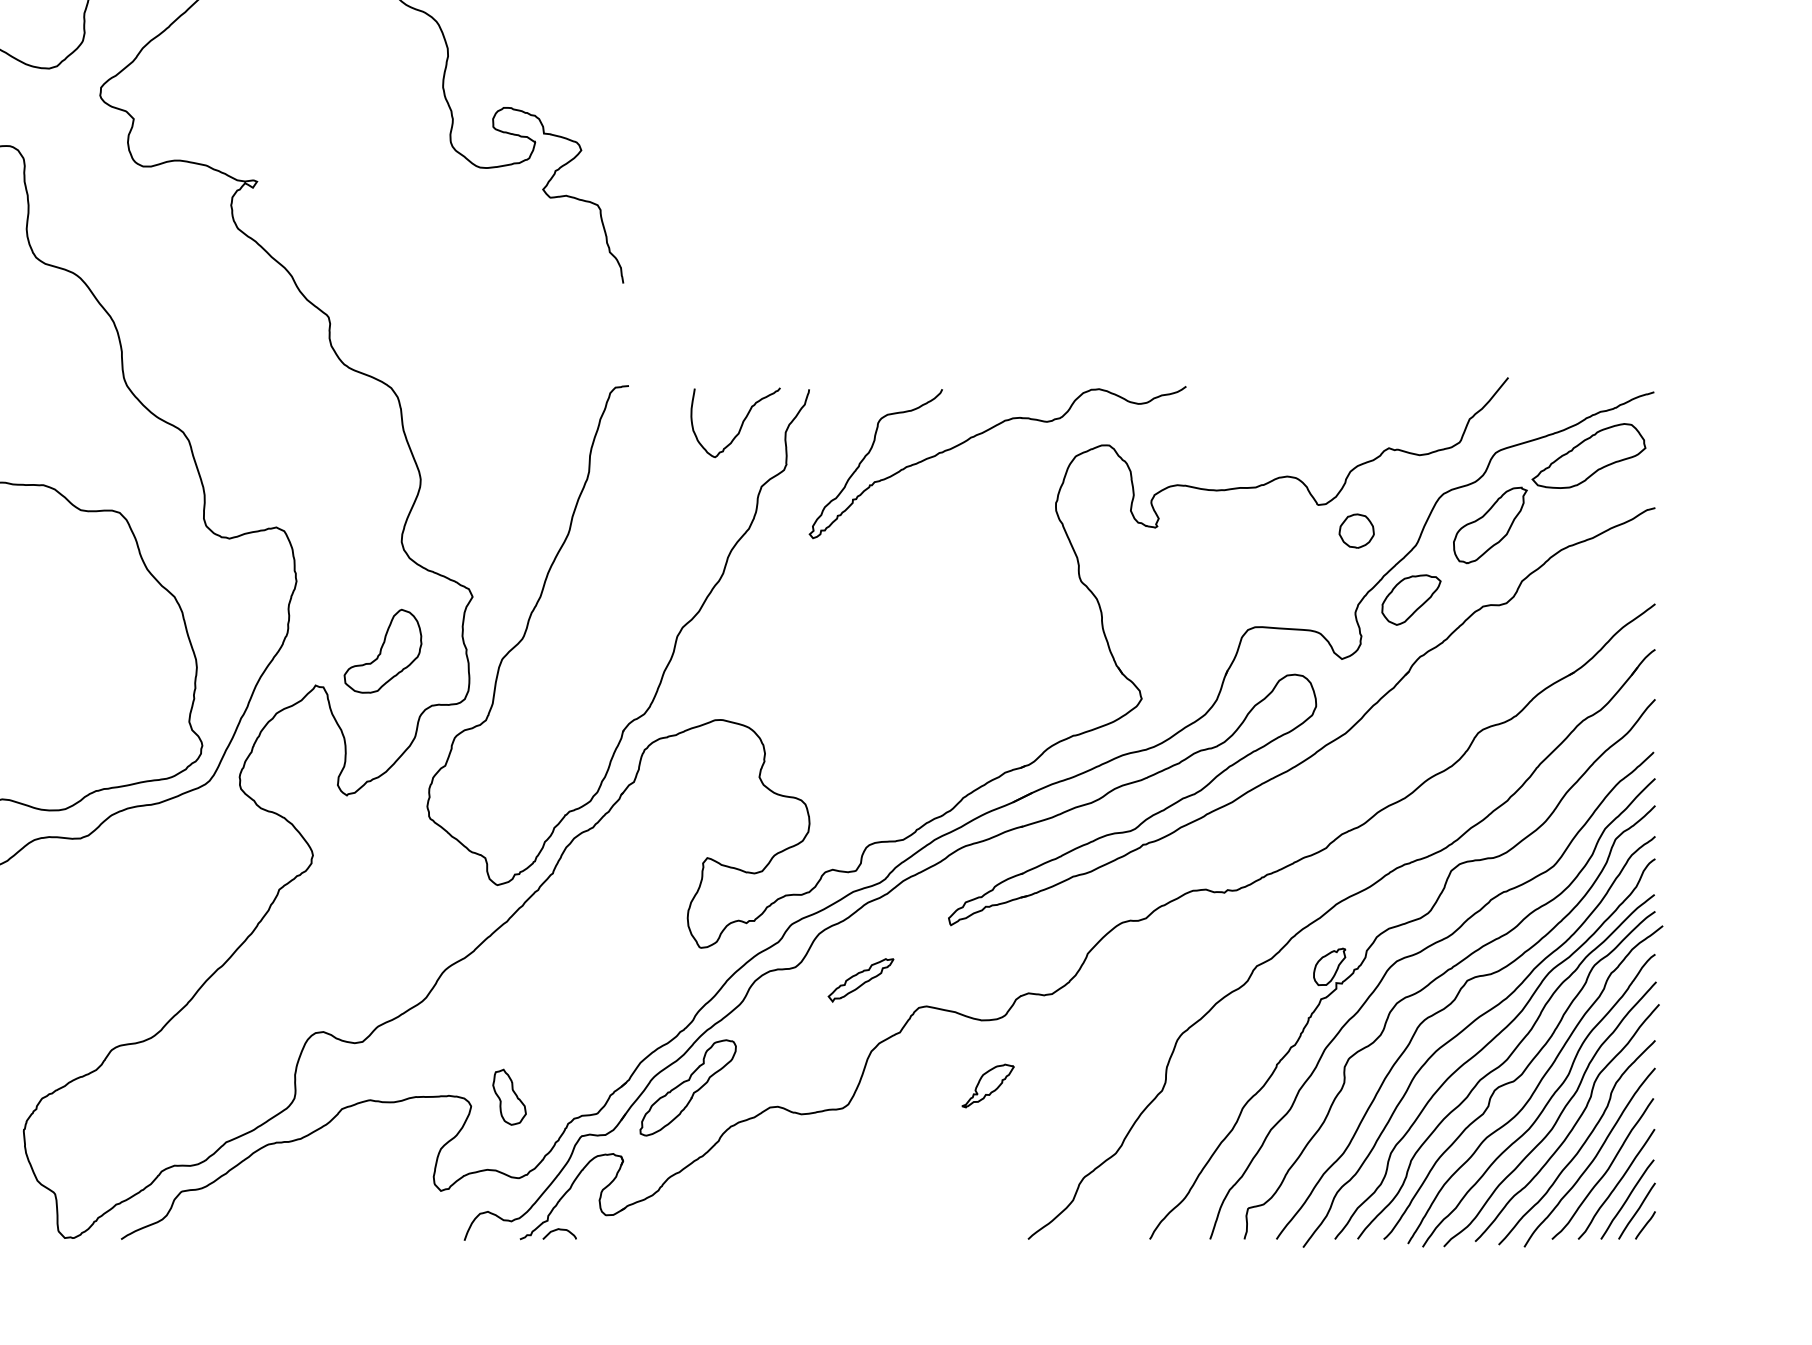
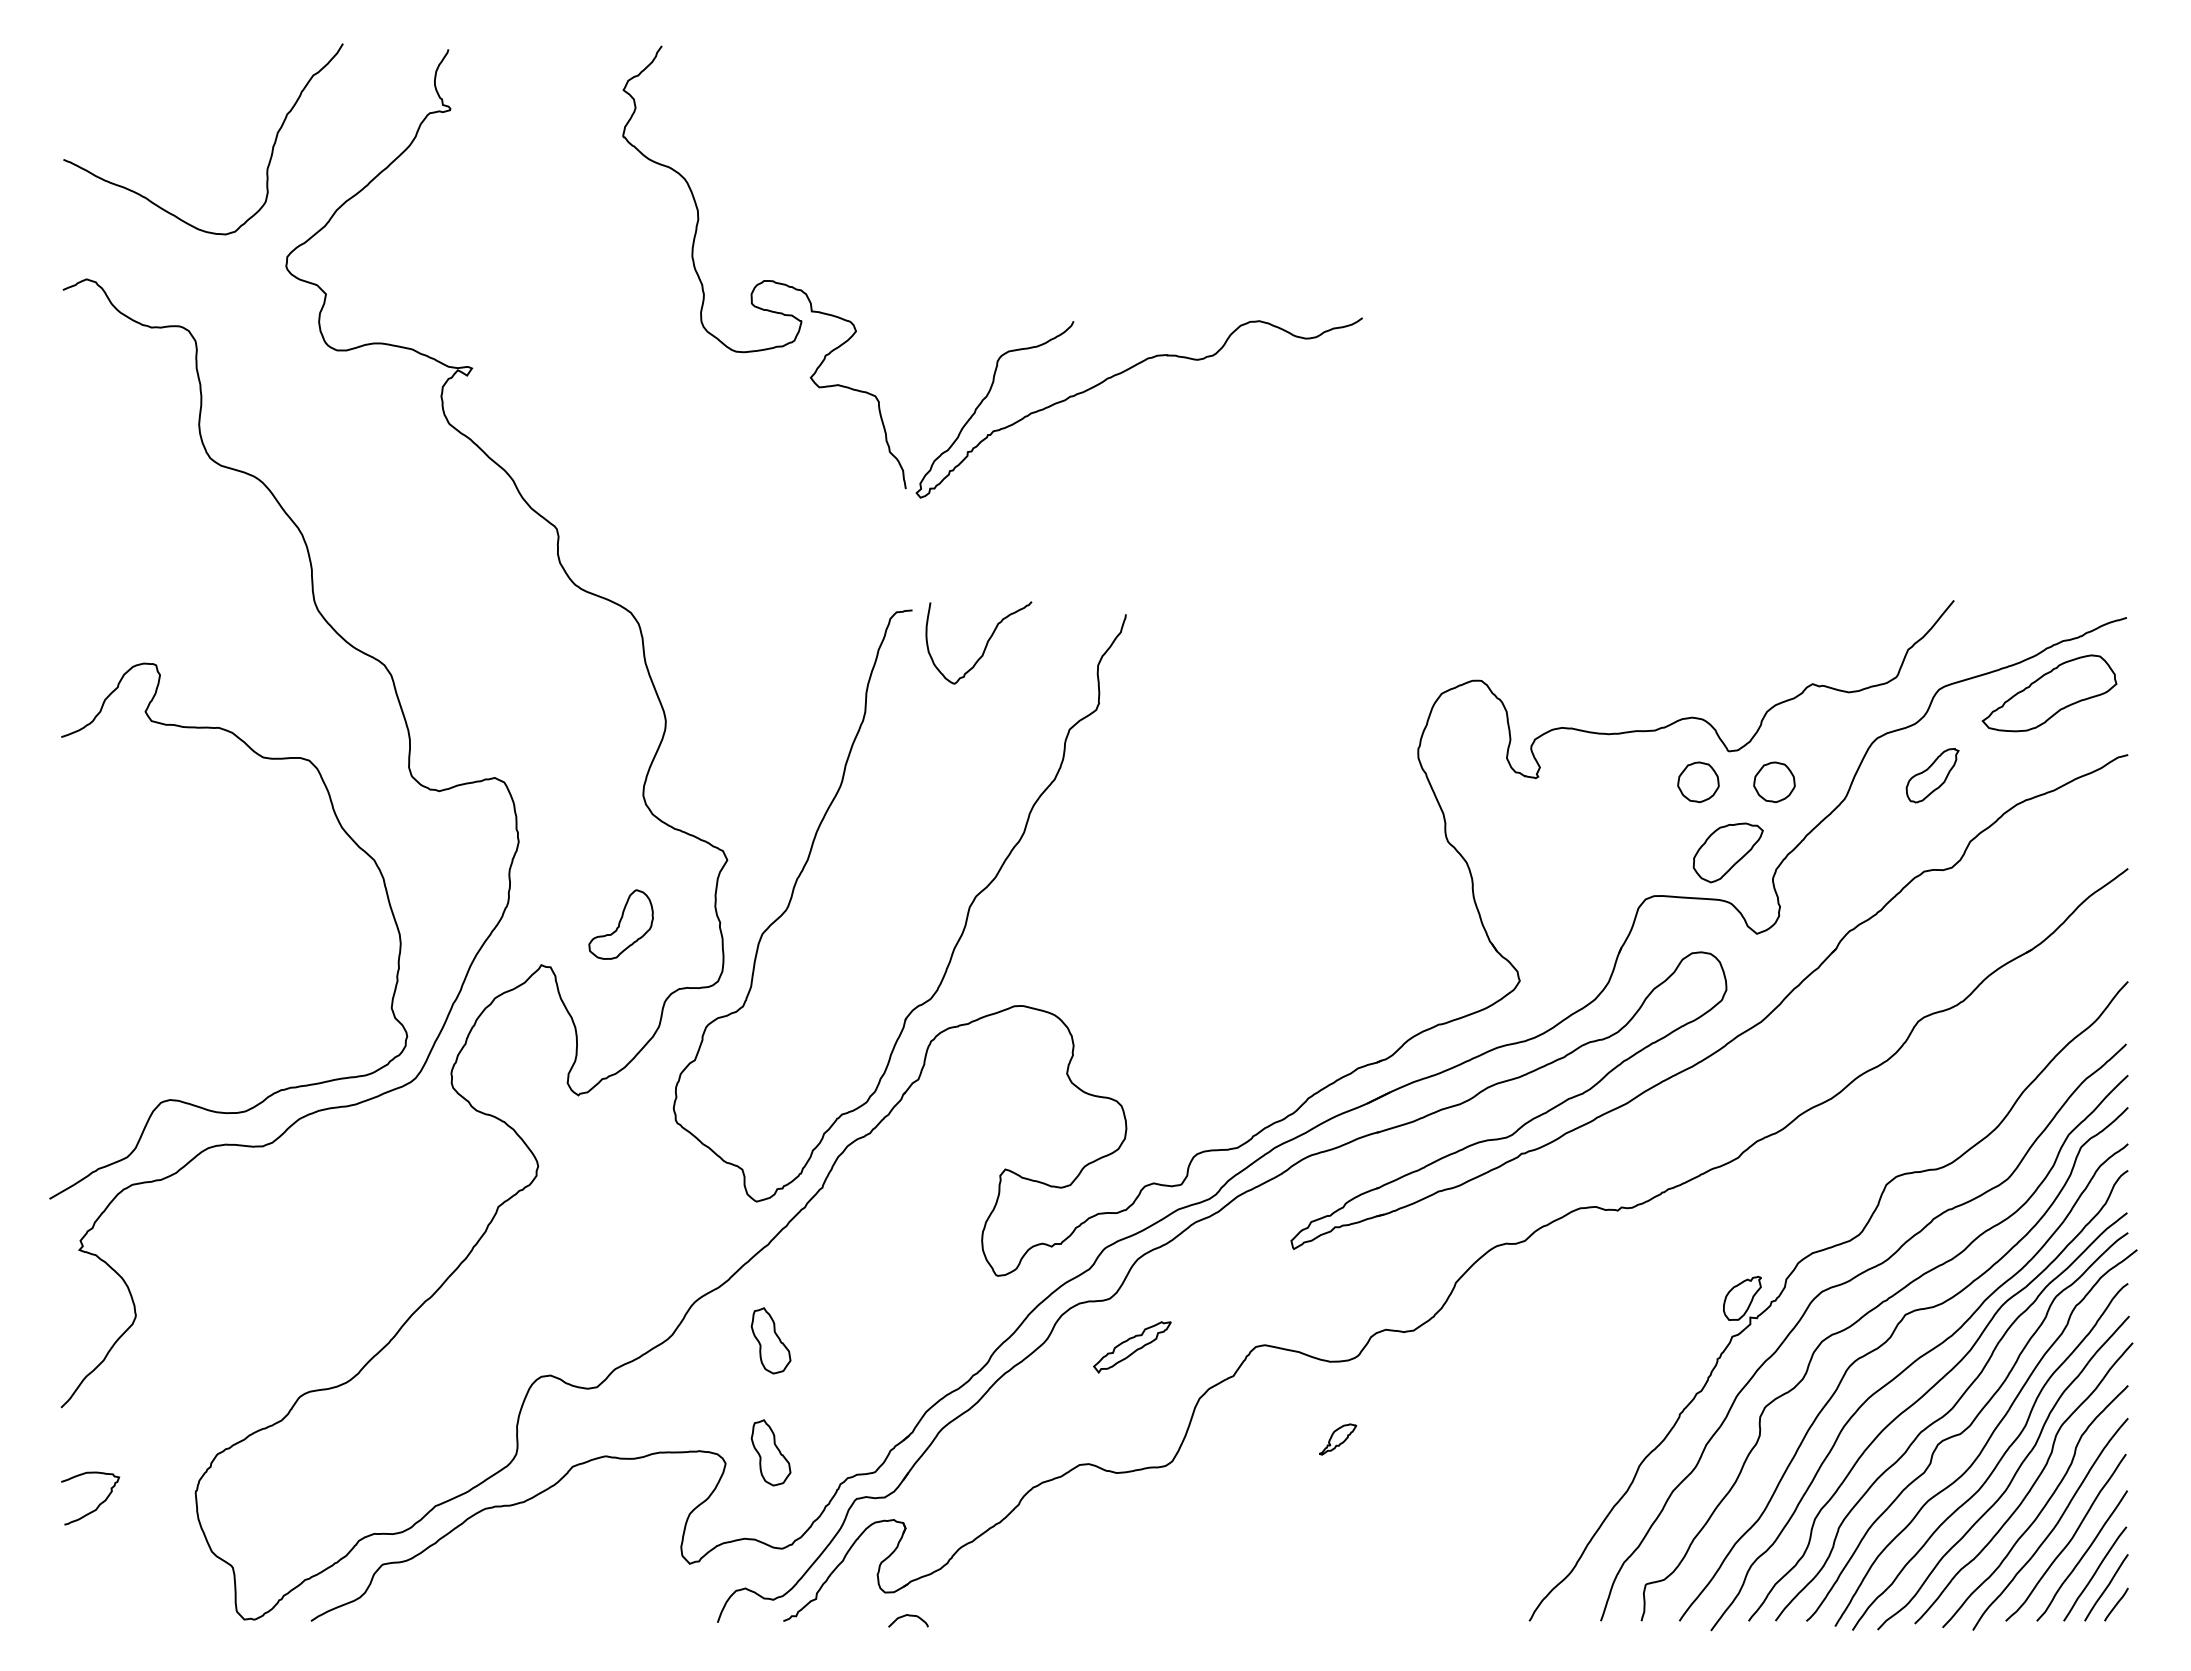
curve: (741, 424) -> (985, 645), moved
part: (983, 433) -> (1122, 373), moved
part: (1490, 525) -> (1932, 775), size x0.6
part: (1292, 531) -> (1698, 782), added
part: (1410, 599) -> (1727, 852), moved
part: (382, 651) -> (620, 924), size x0.7
part: (1320, 918) -> (1731, 1241), removed
part: (861, 980) -> (1132, 1347), moved
part: (509, 1002) -> (770, 1340), added
part: (987, 1086) -> (1337, 1439), size x0.6
part: (688, 1087) -> (982, 1441), removed
curve: (559, 1230) -> (908, 1616), moved

